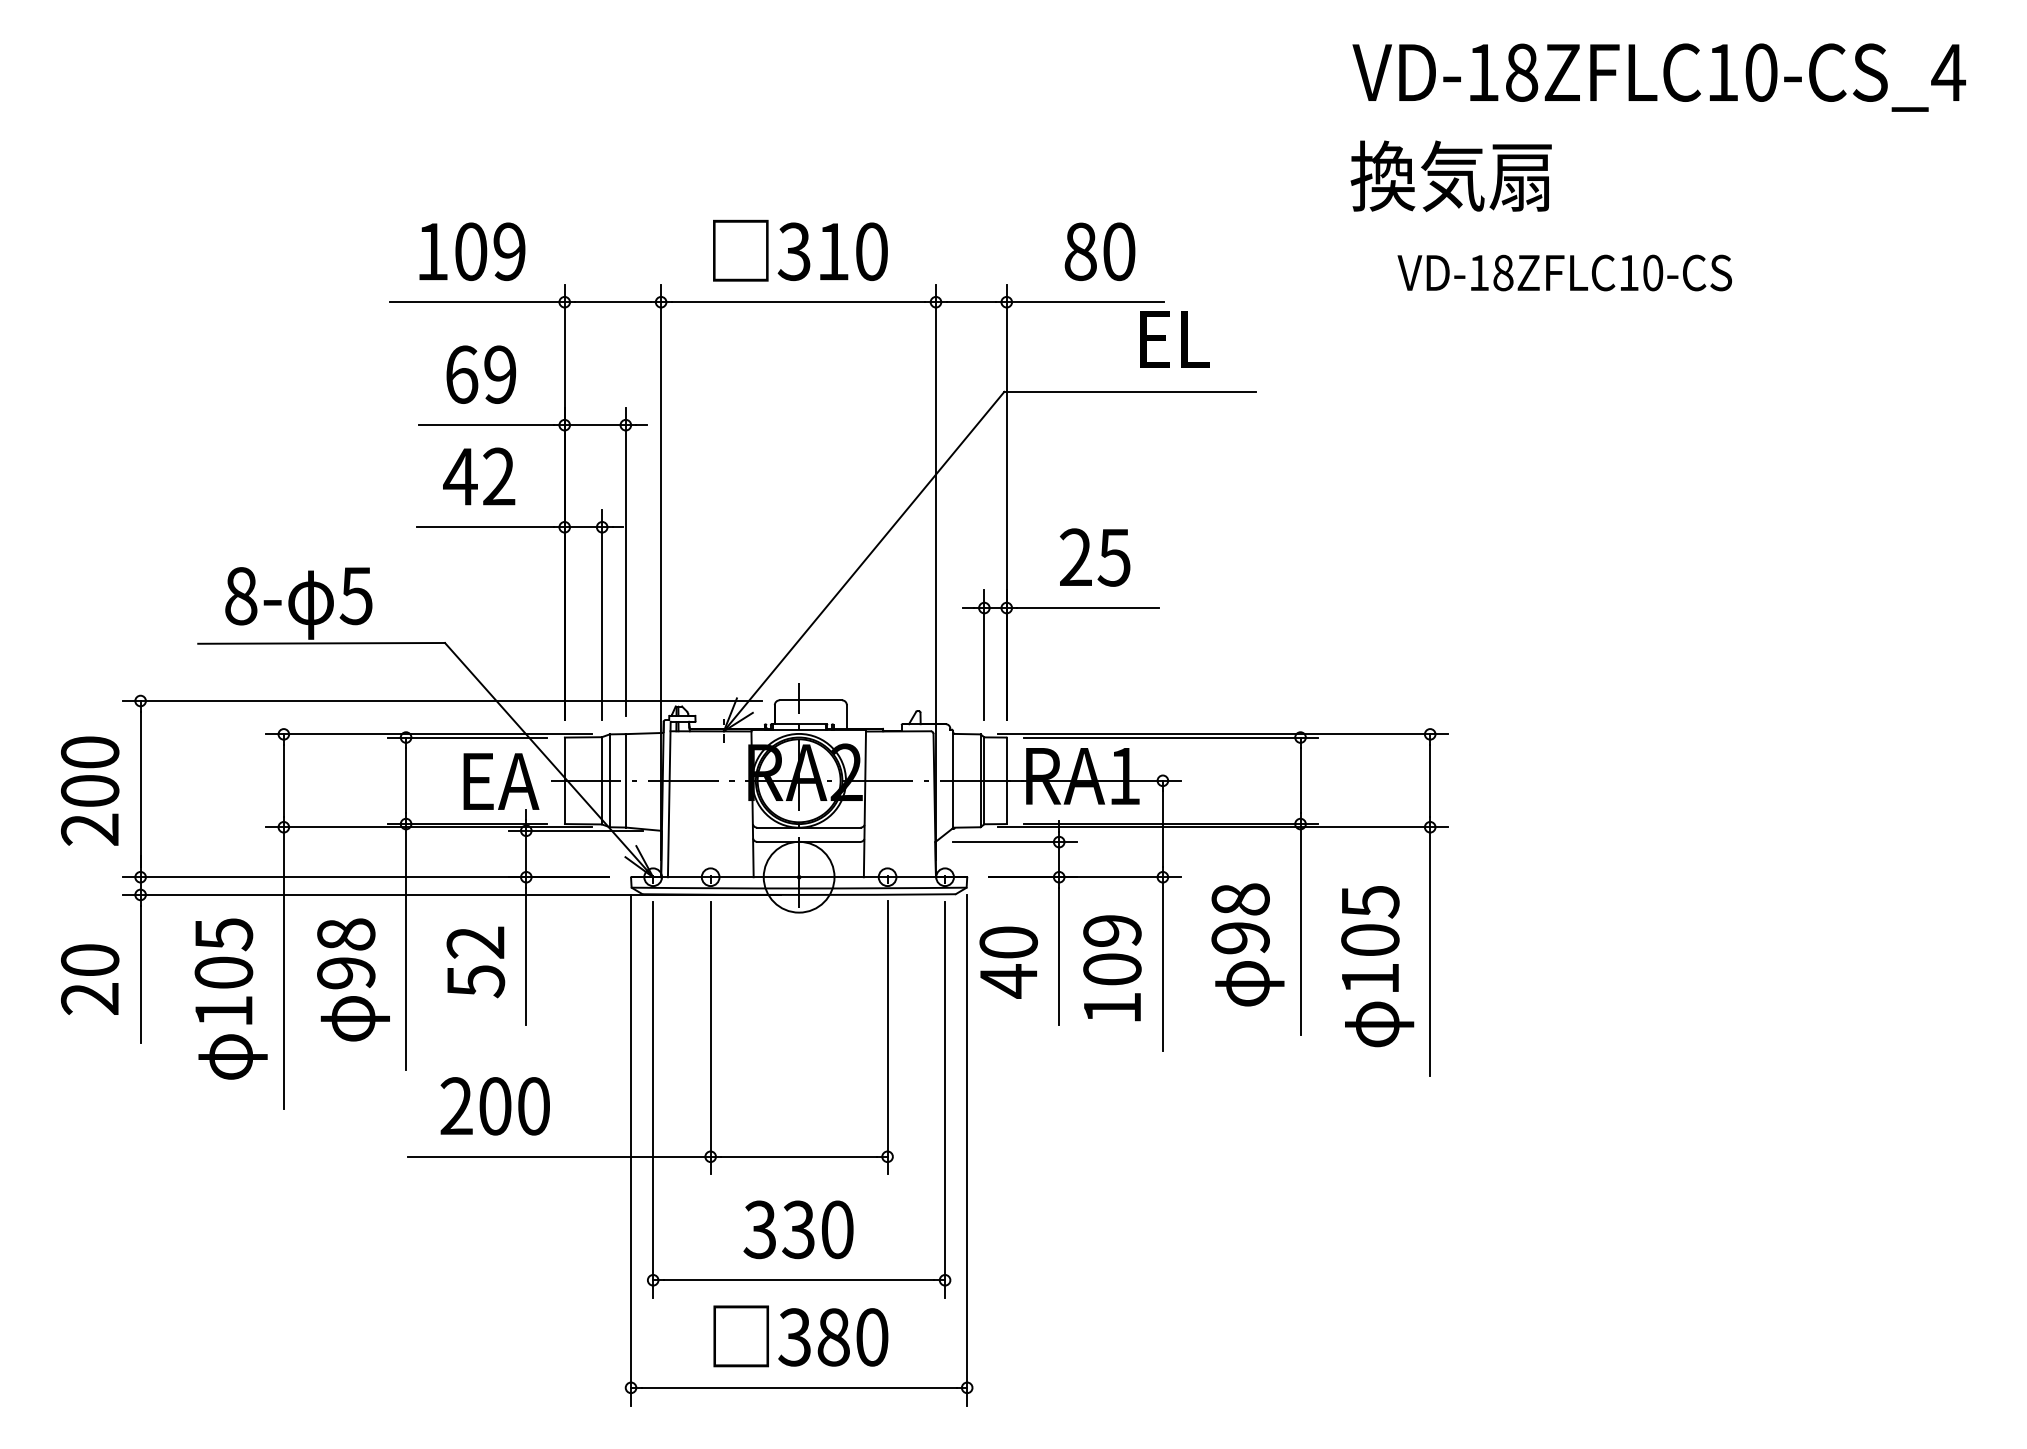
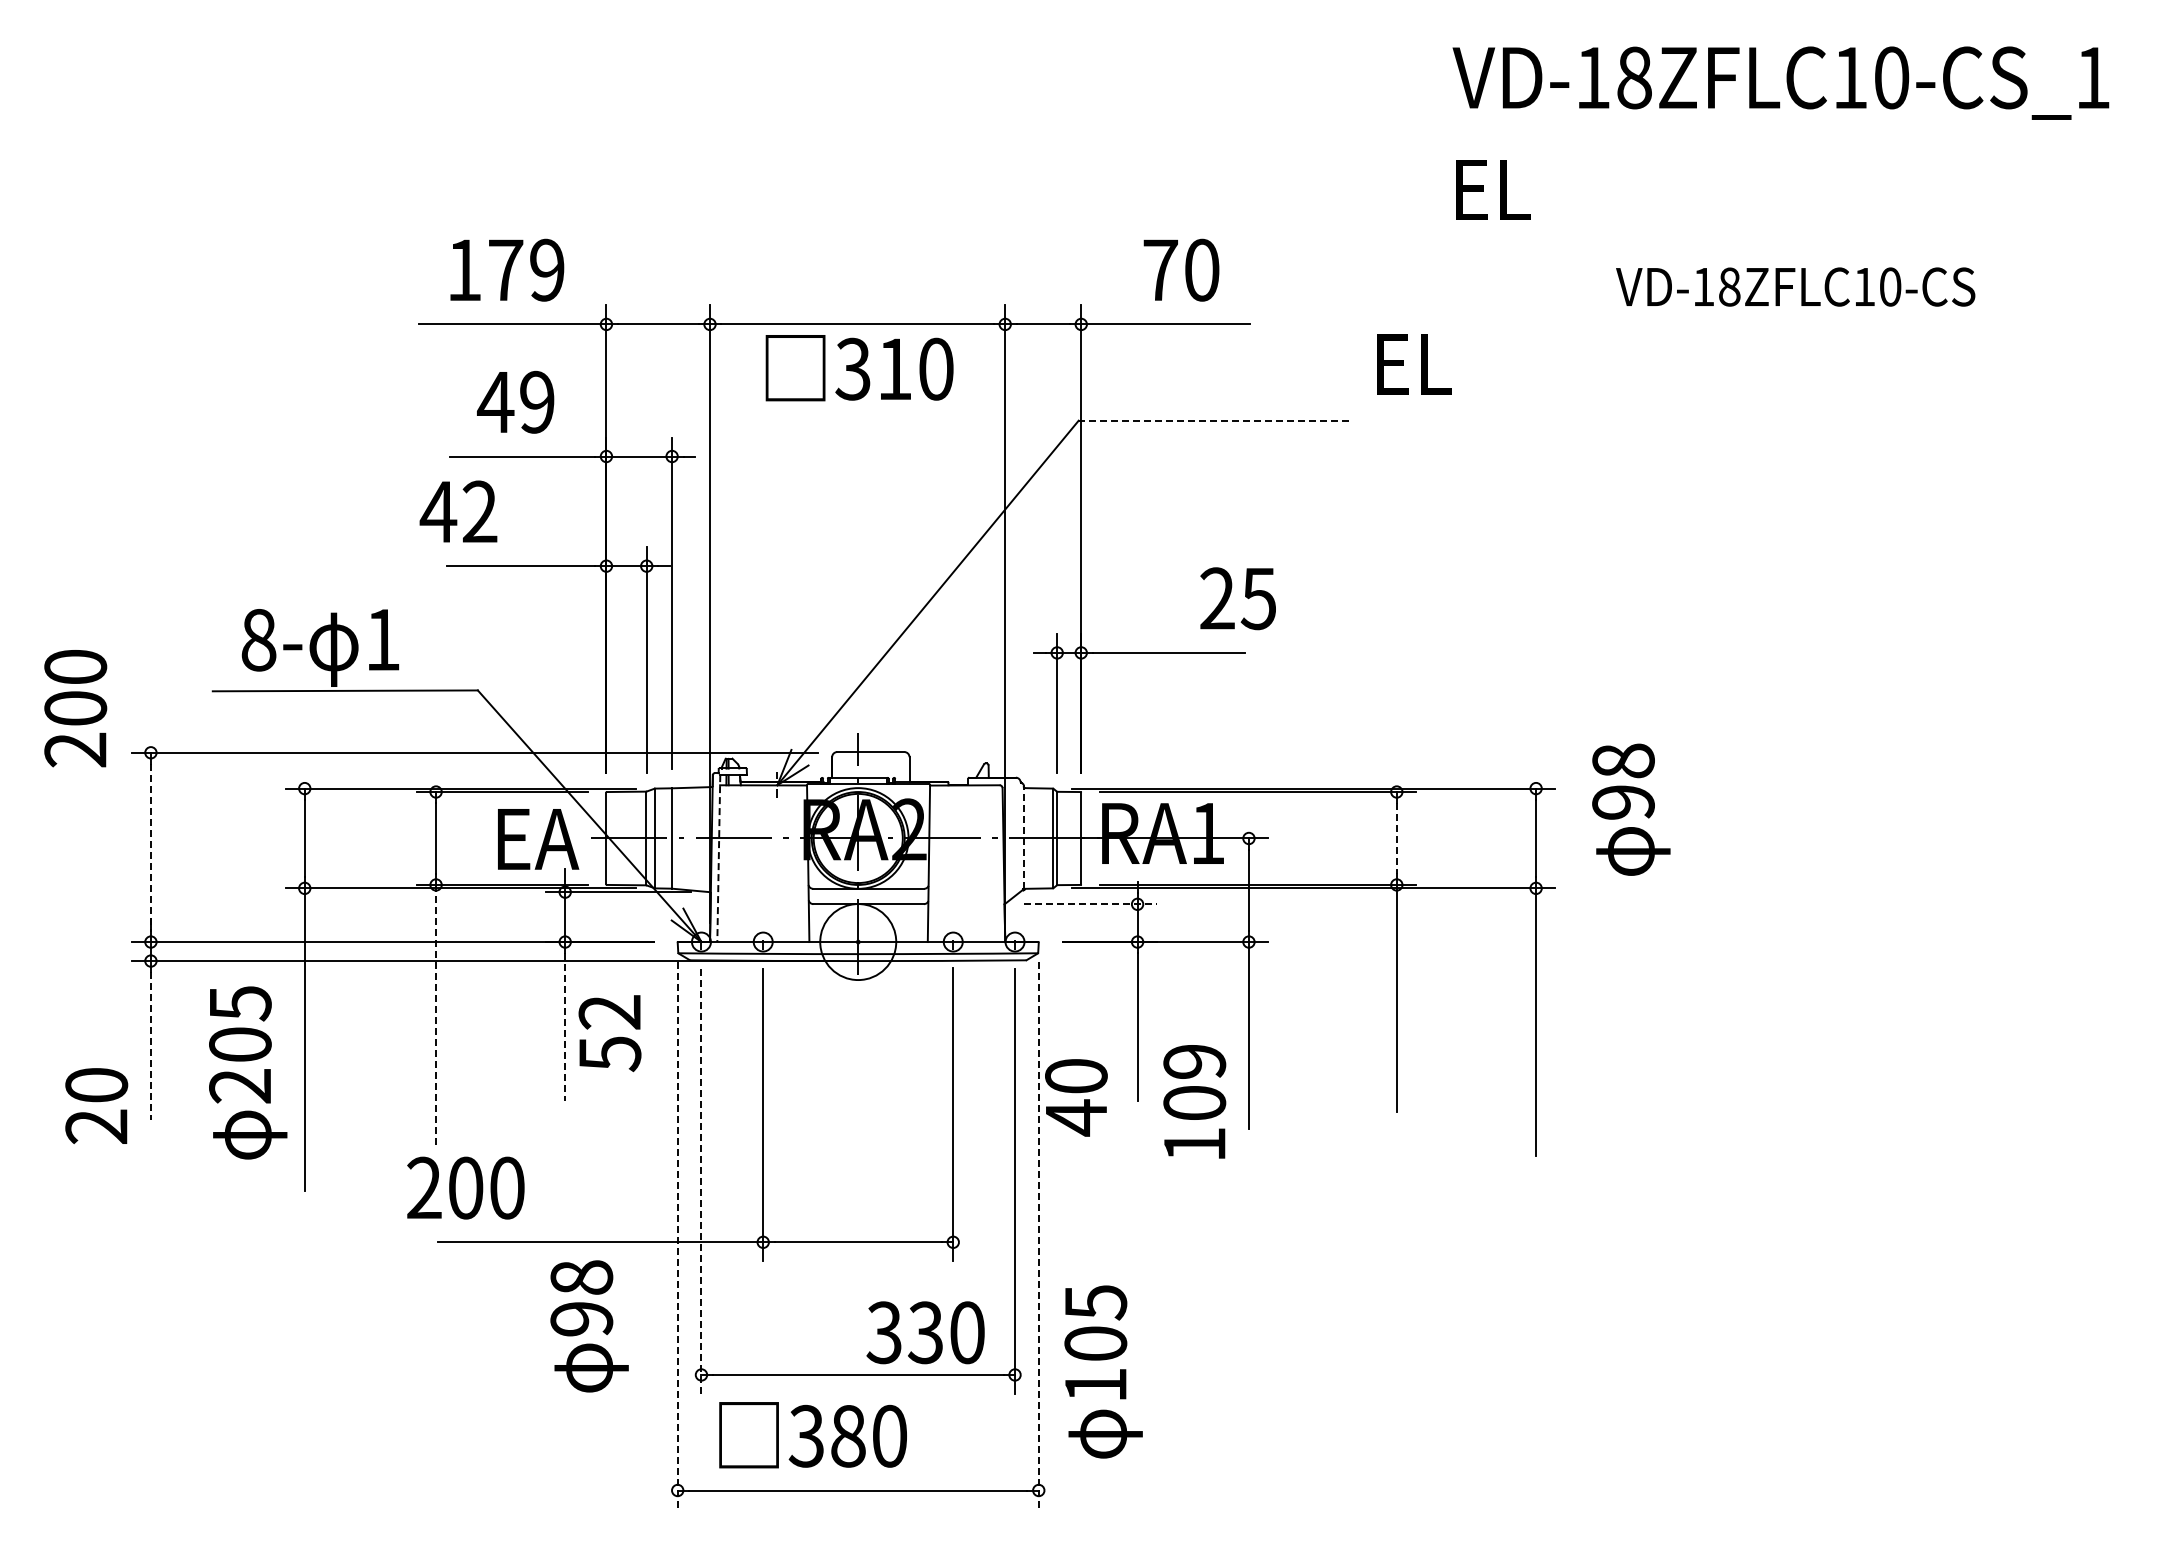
text: (1948, 72) -> (2092, 77), VD-18ZFLC10-CS_4 -> VD-18ZFLC10-CS_1
text: (1451, 175) -> (1558, 188), 換気扇 -> EL
text: (471, 251) -> (506, 269), 109 -> 179
text: (800, 251) -> (859, 368), moved
text: (1080, 252) -> (1160, 270), 80 -> 70
text: (1564, 272) -> (1795, 286), moved
text: (1175, 339) -> (1414, 364), moved
text: (461, 373) -> (495, 401), 69 -> 49
line: (1129, 391) -> (1213, 420), solid -> dashed
text: (479, 476) -> (458, 511), moved
text: (1094, 557) -> (1237, 598), moved
text: (355, 596) -> (381, 640), 5 -> 1
line: (952, 779) -> (1023, 837), solid -> dashed
line: (1300, 780) -> (1396, 838), solid -> dashed
line: (140, 789) -> (150, 847), solid -> dashed
text: (89, 791) -> (75, 708), moved
line: (669, 800) -> (718, 859), solid -> dashed
line: (1015, 842) -> (1090, 904), solid -> dashed
text: (1248, 944) -> (1631, 809), moved
line: (406, 947) -> (436, 1017), solid -> dashed
line: (526, 956) -> (565, 1027), solid -> dashed
text: (475, 962) -> (609, 1033), moved
text: (1008, 962) -> (1076, 1097), moved
text: (1377, 966) -> (1103, 1371), moved
text: (1112, 967) -> (1194, 1101), moved
line: (140, 974) -> (150, 1046), solid -> dashed
text: (89, 979) -> (96, 1105), moved
text: (353, 980) -> (589, 1326), moved
text: (223, 1011) -> (239, 1086), 105 -> 205
line: (653, 1100) -> (701, 1181), solid -> dashed
text: (494, 1105) -> (465, 1187), moved
line: (630, 1150) -> (677, 1235), solid -> dashed
line: (966, 1150) -> (1038, 1235), solid -> dashed
text: (798, 1229) -> (925, 1332), moved
text: (800, 1336) -> (812, 1435), moved

